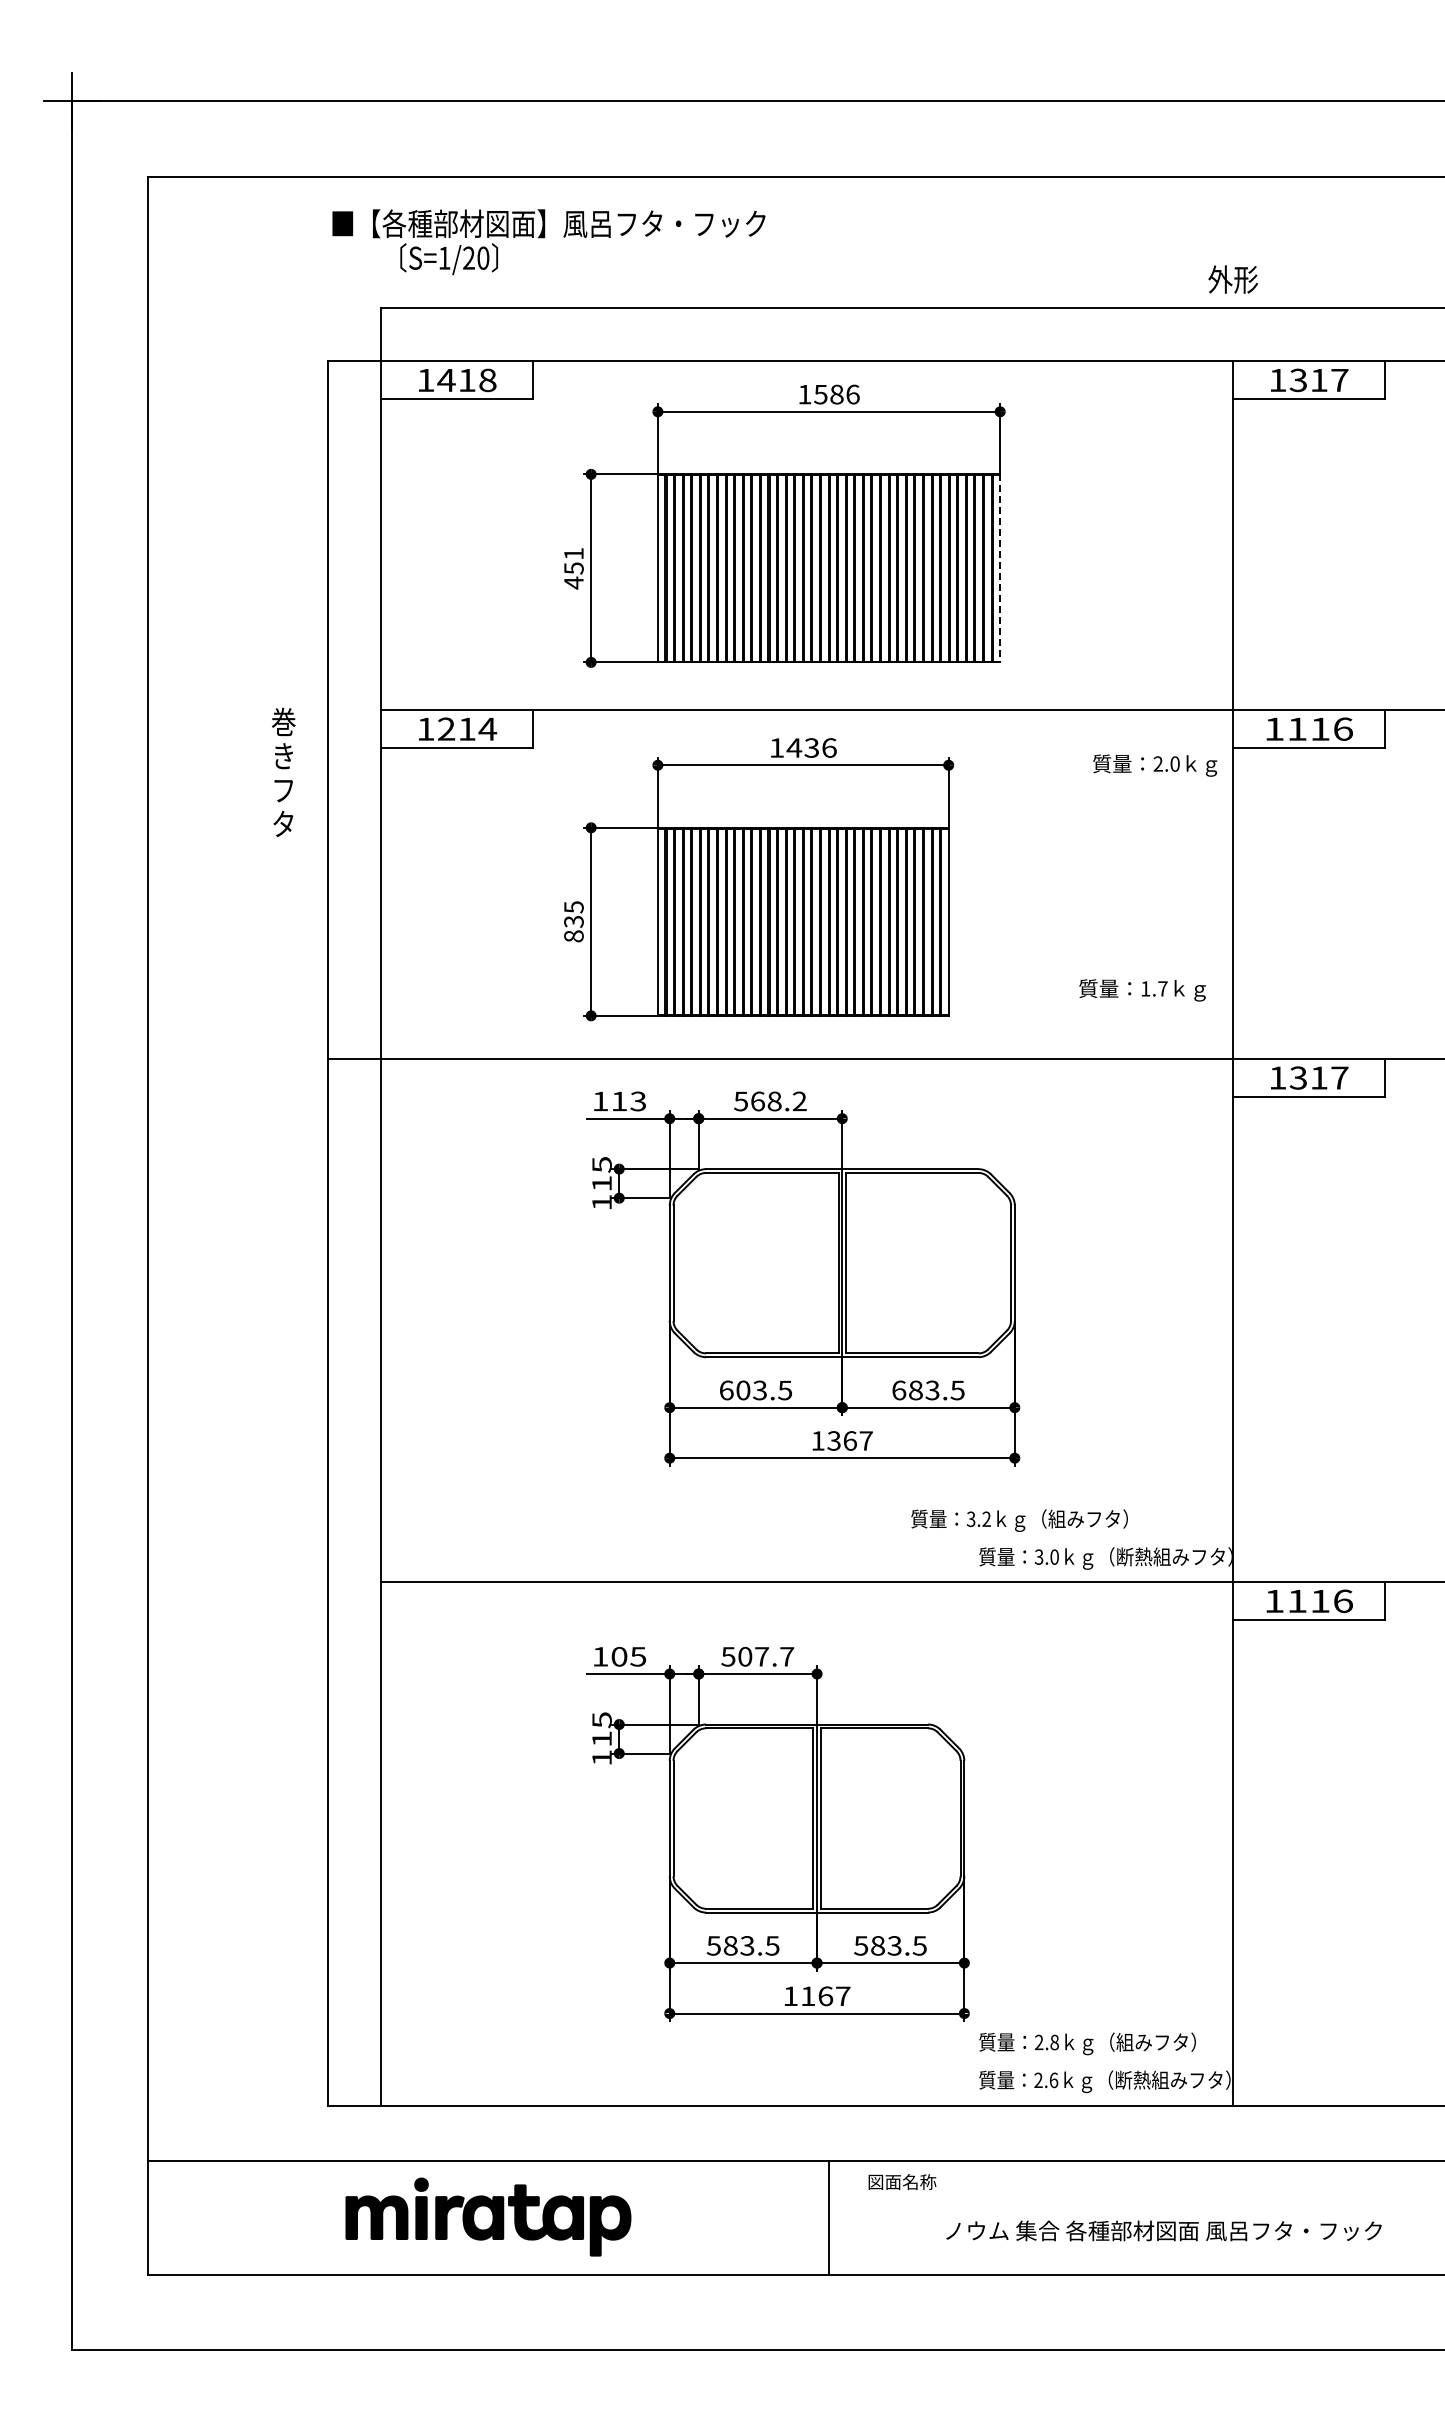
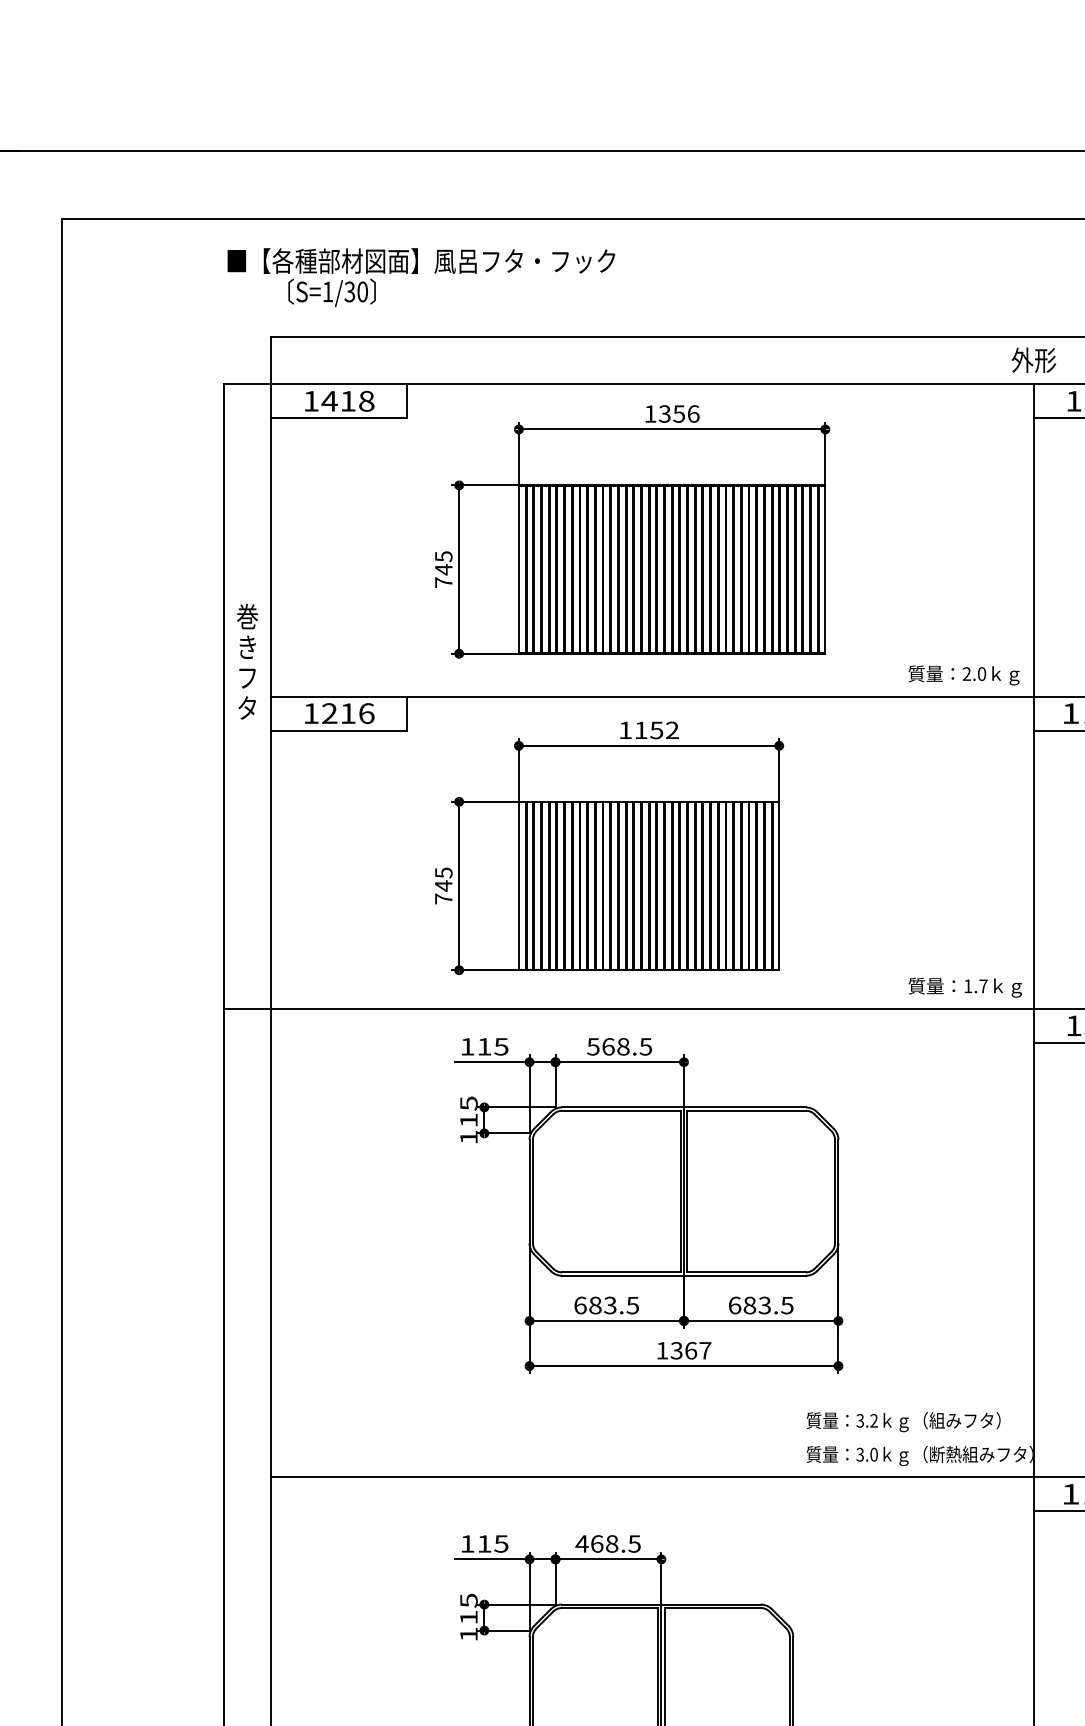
text: (468, 258) -> (349, 292), S=1/20 -> S=1/30
text: (1232, 279) -> (1033, 360), moved
text: (828, 394) -> (671, 413), 1586 -> 1356
text: (573, 568) -> (443, 569), 451 -> 745
line: (1000, 568) -> (825, 569), dashed -> solid
text: (487, 728) -> (366, 712), 1214 -> 1216
text: (811, 747) -> (656, 729), 1436 -> 1152
text: (1155, 765) -> (964, 675), moved
text: (283, 771) -> (247, 661), moved
text: (573, 928) -> (443, 891), 835 -> 745
text: (1142, 990) -> (965, 987), moved
text: (638, 1100) -> (501, 1045), 113 -> 115
text: (799, 1101) -> (645, 1046), 568.2 -> 568.5
text: (743, 1390) -> (595, 1305), 603.5 -> 683.5
text: (1019, 1520) -> (903, 1421), moved
text: (619, 1656) -> (484, 1543), 105 -> 115
text: (757, 1656) -> (608, 1543), 507.7 -> 468.5

